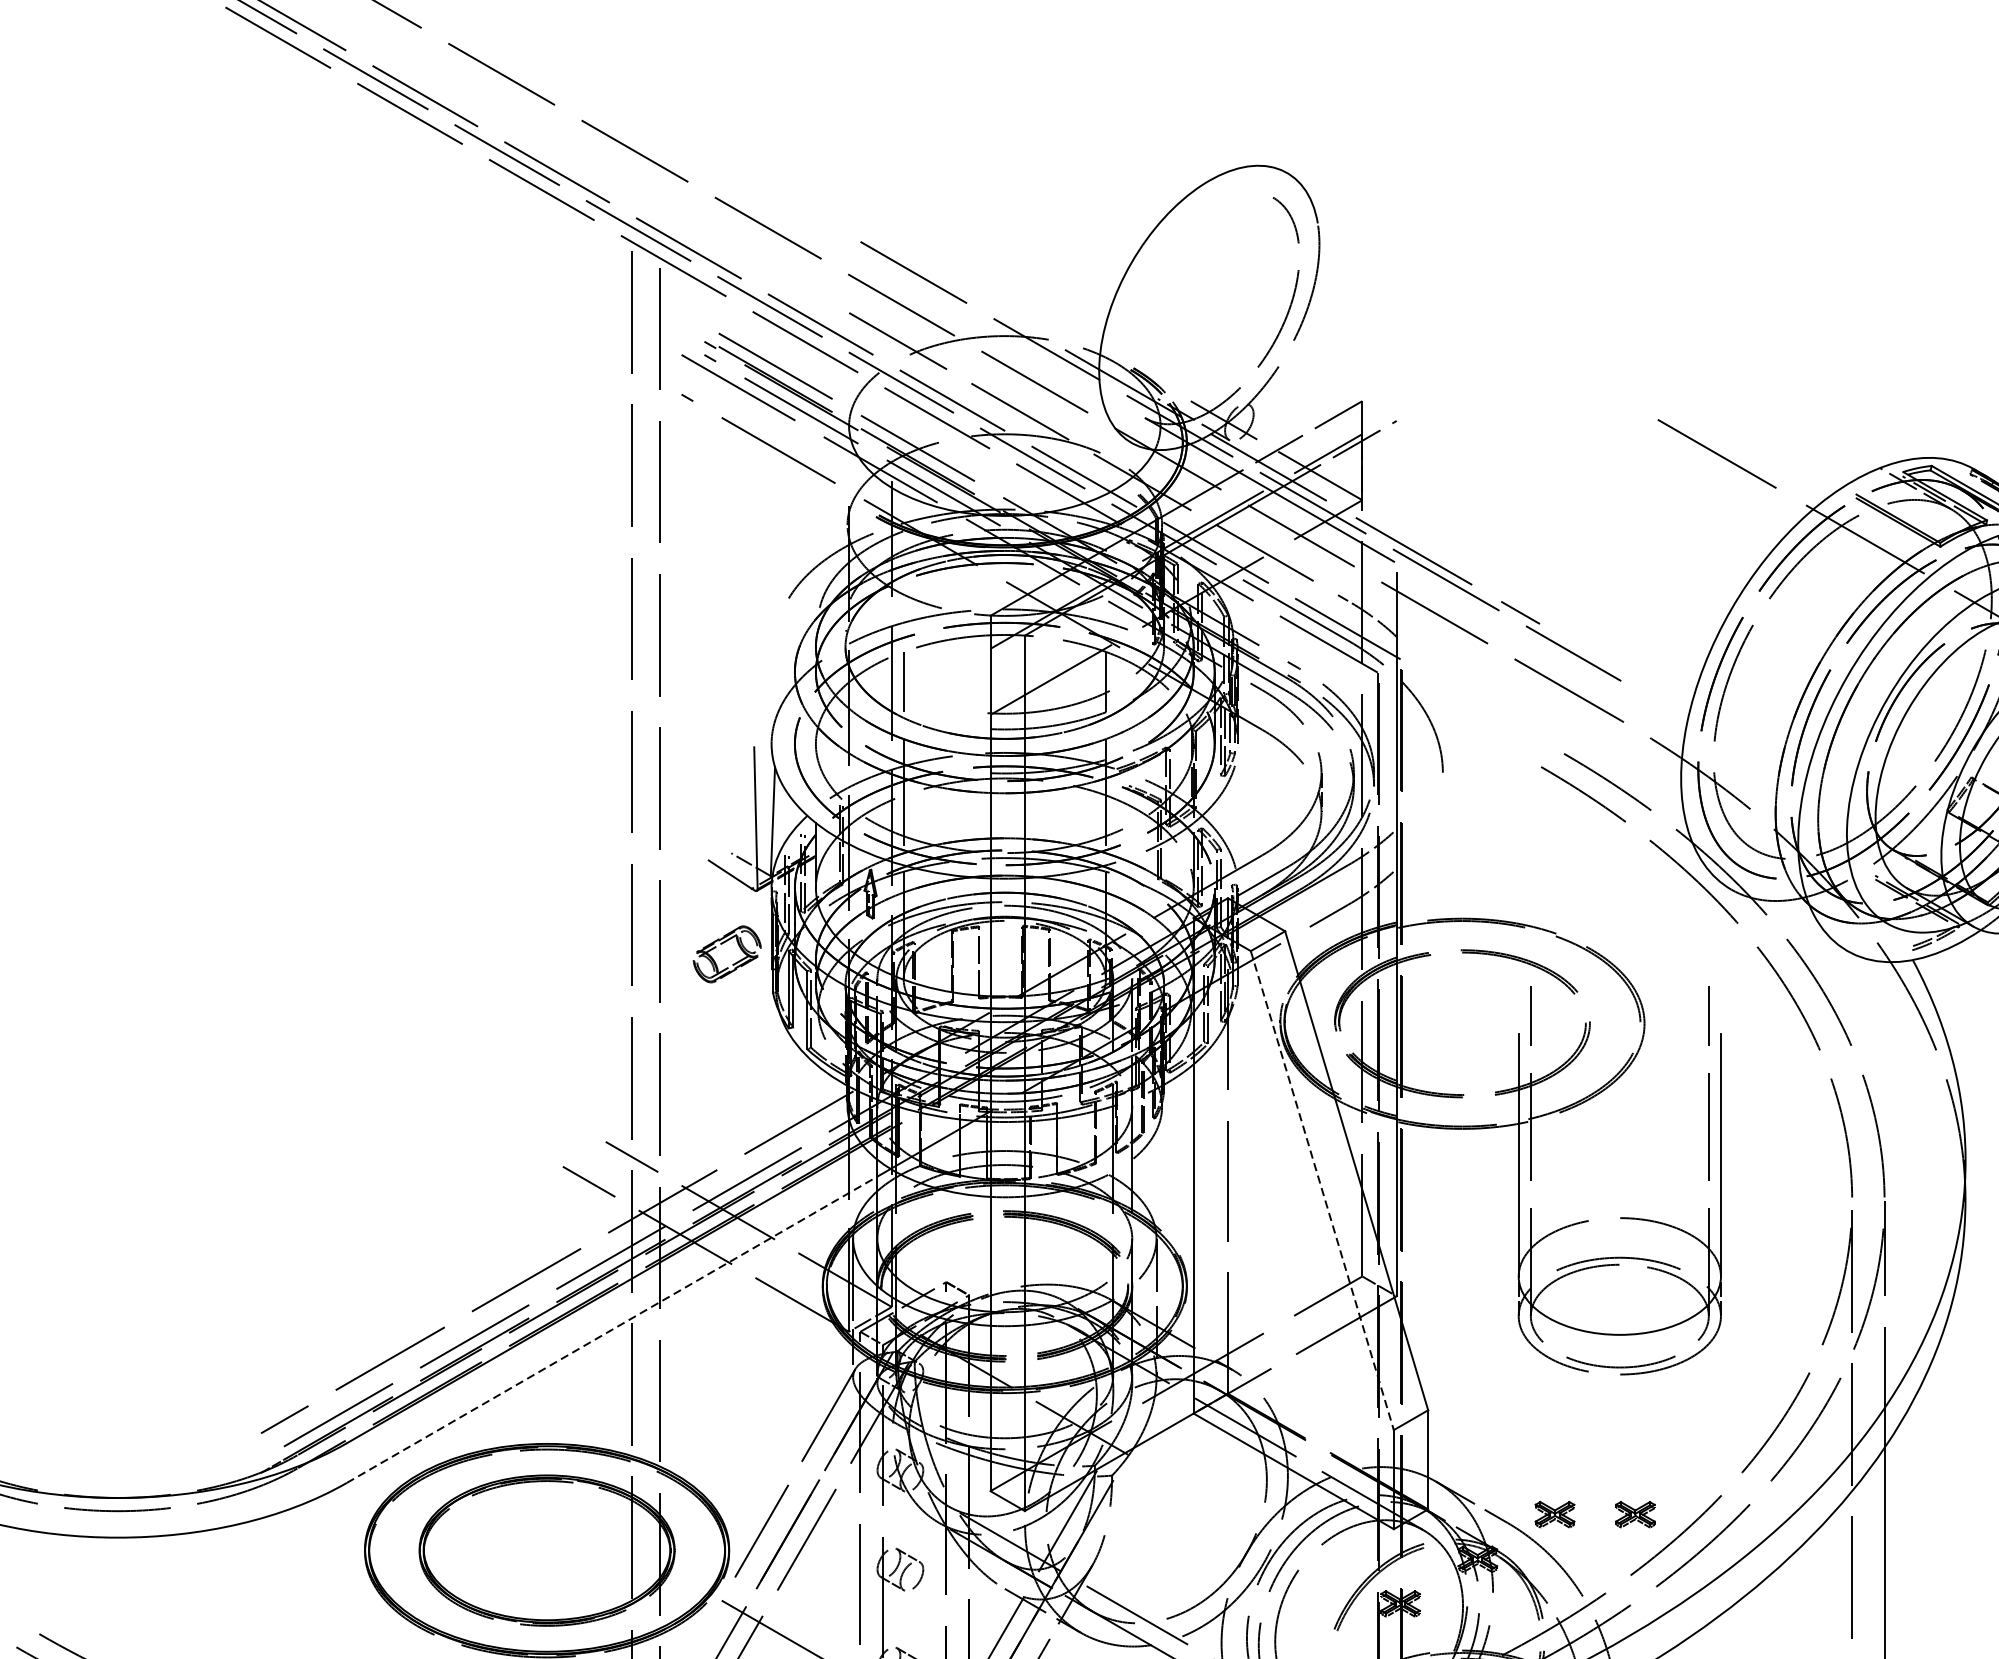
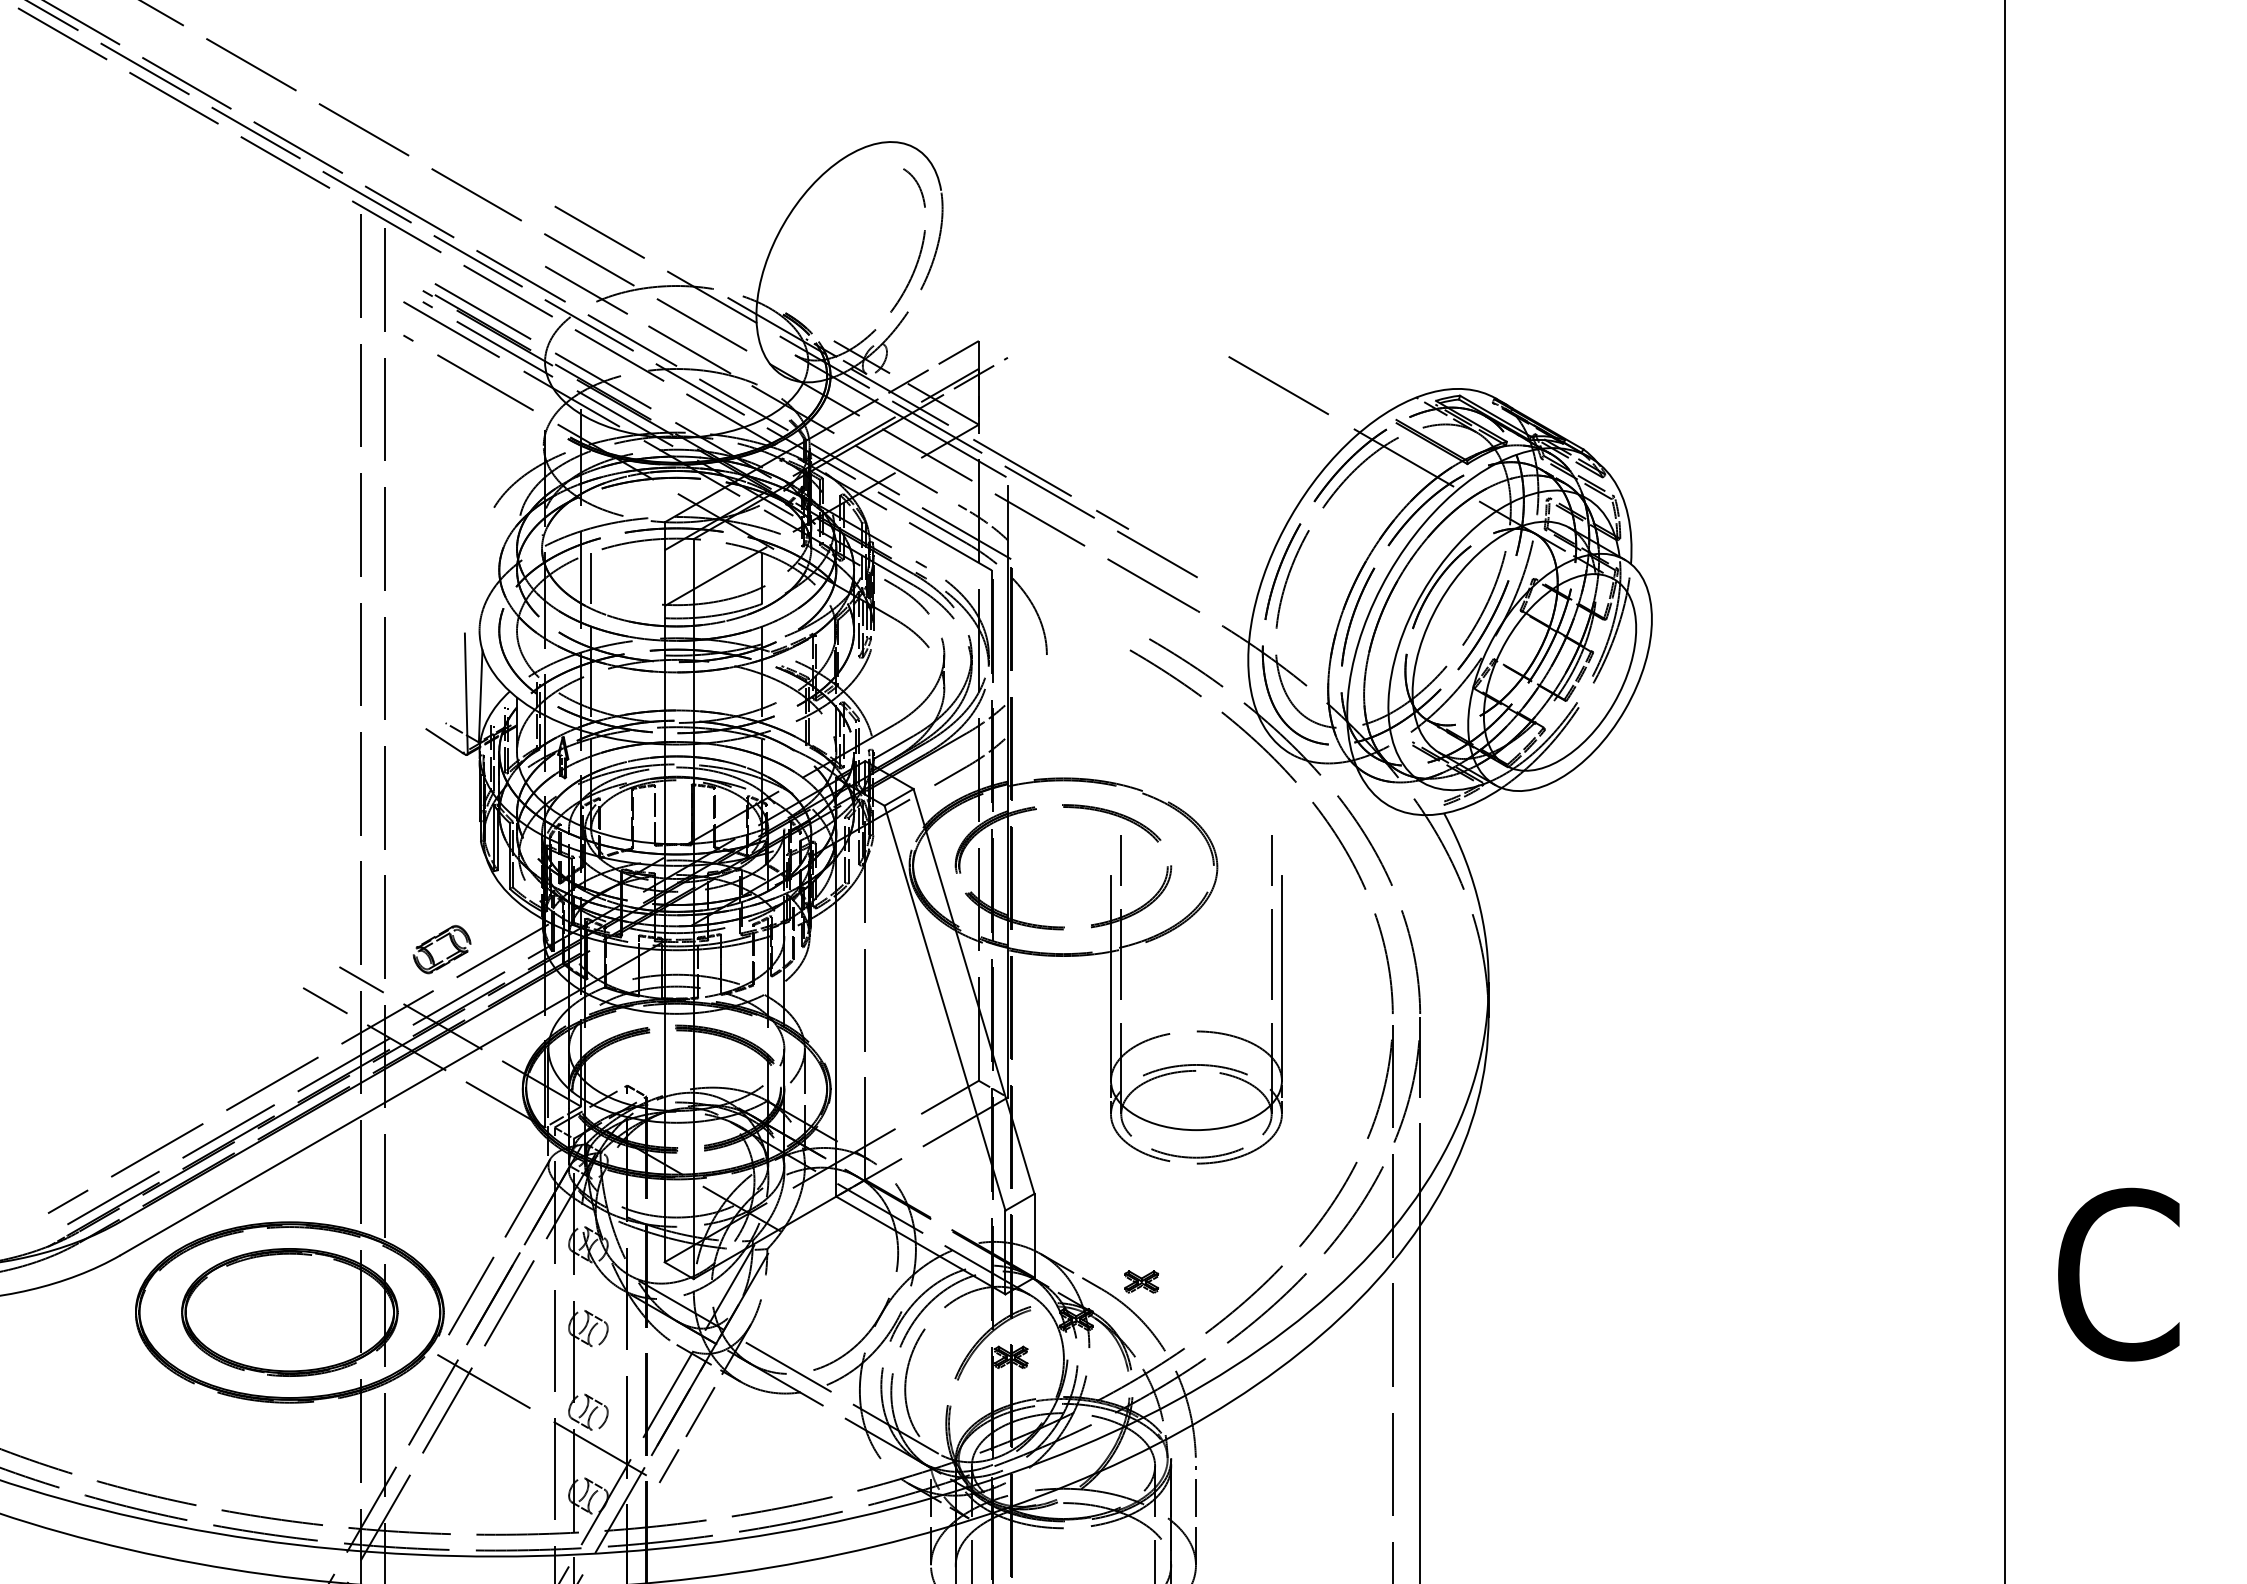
part: (726, 954) -> (441, 949), moved
line: (1322, 1190) -> (945, 1008), dashed -> solid
line: (611, 1329) -> (344, 1125), dashed -> solid
part: (1635, 1513) -> (1209, 1281), removed

